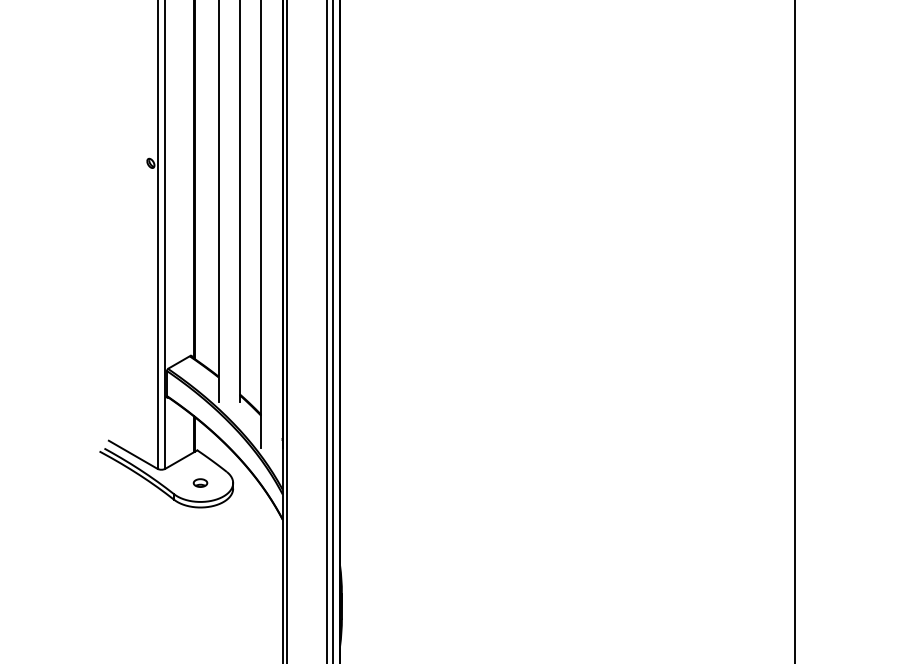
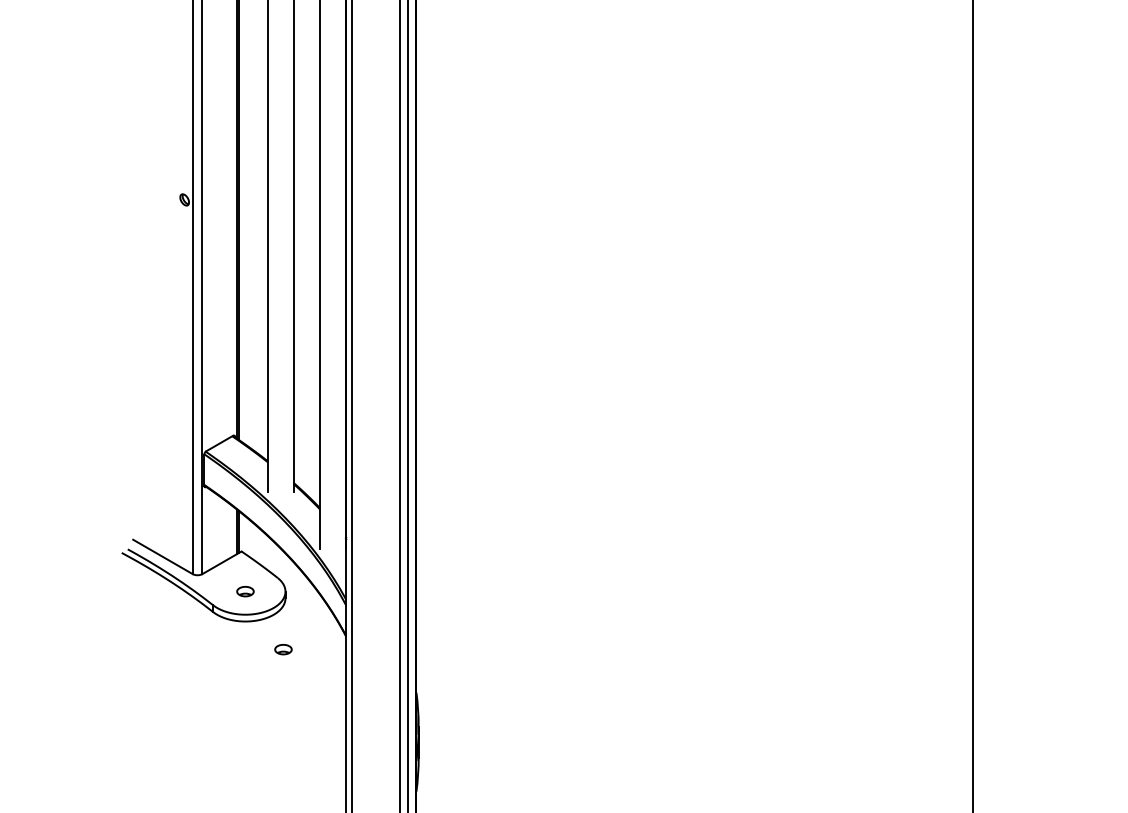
part: (231, 530) -> (283, 649), added

